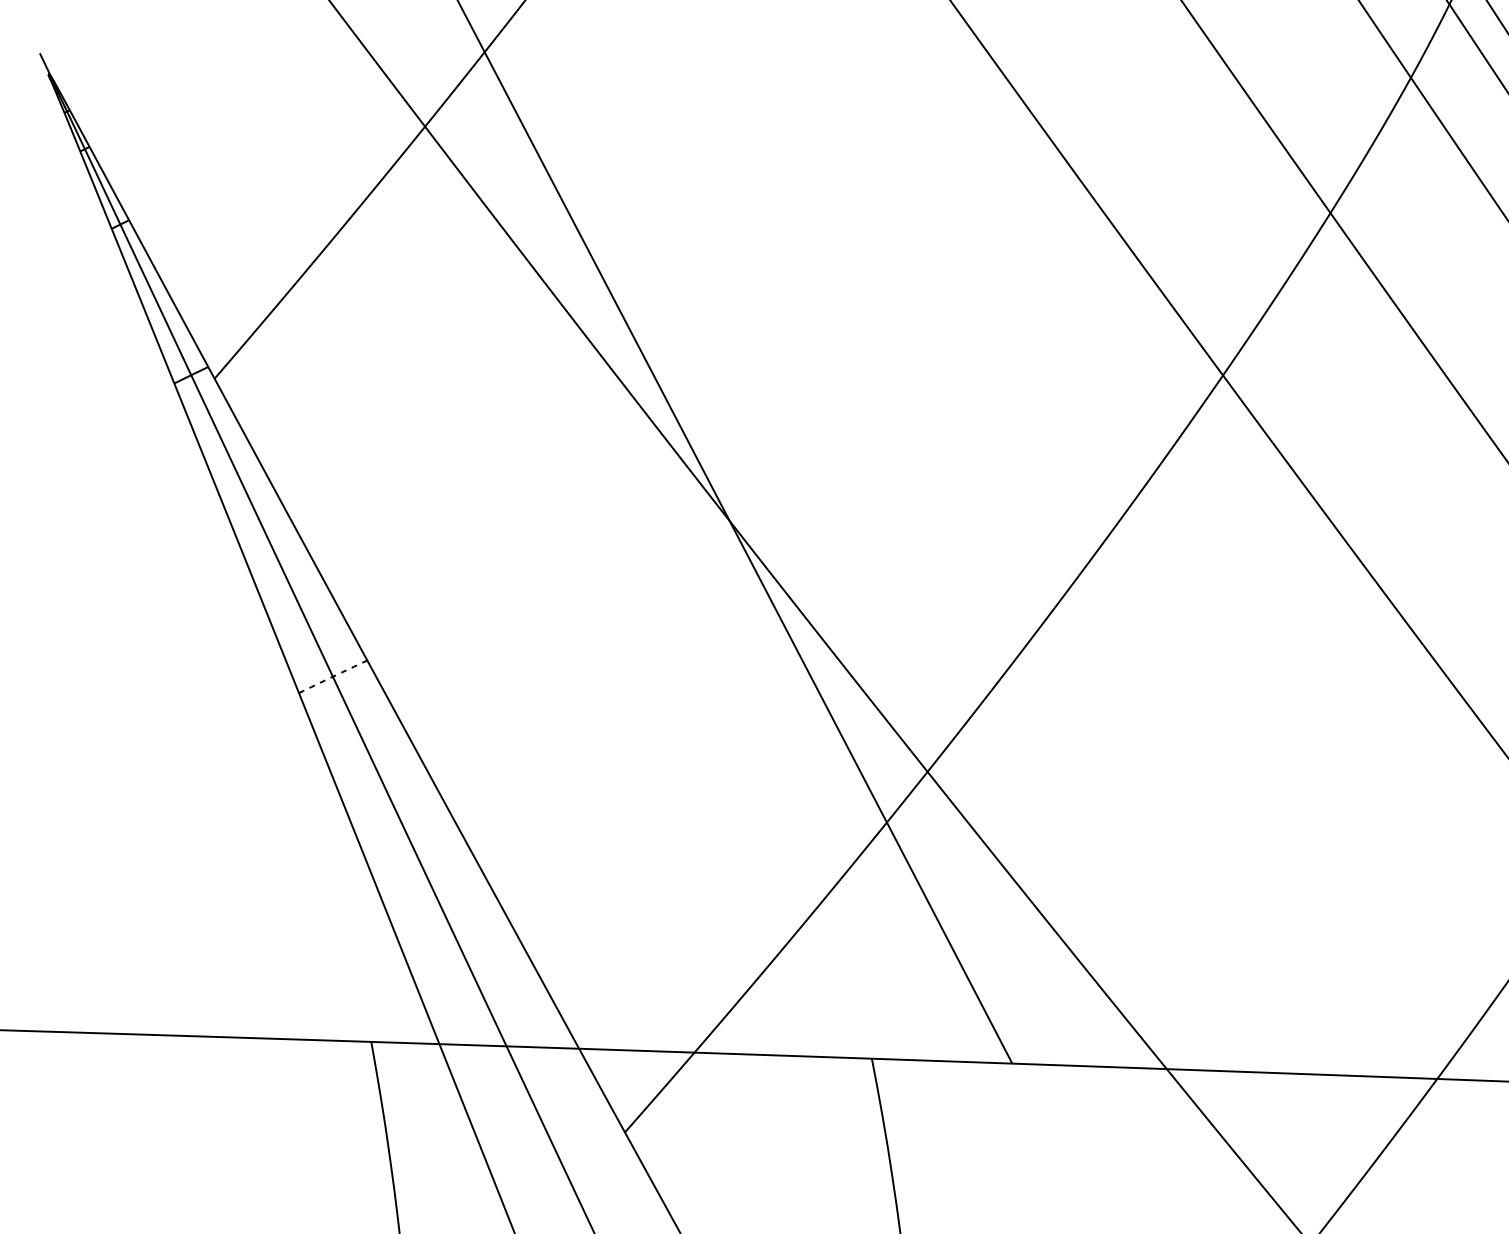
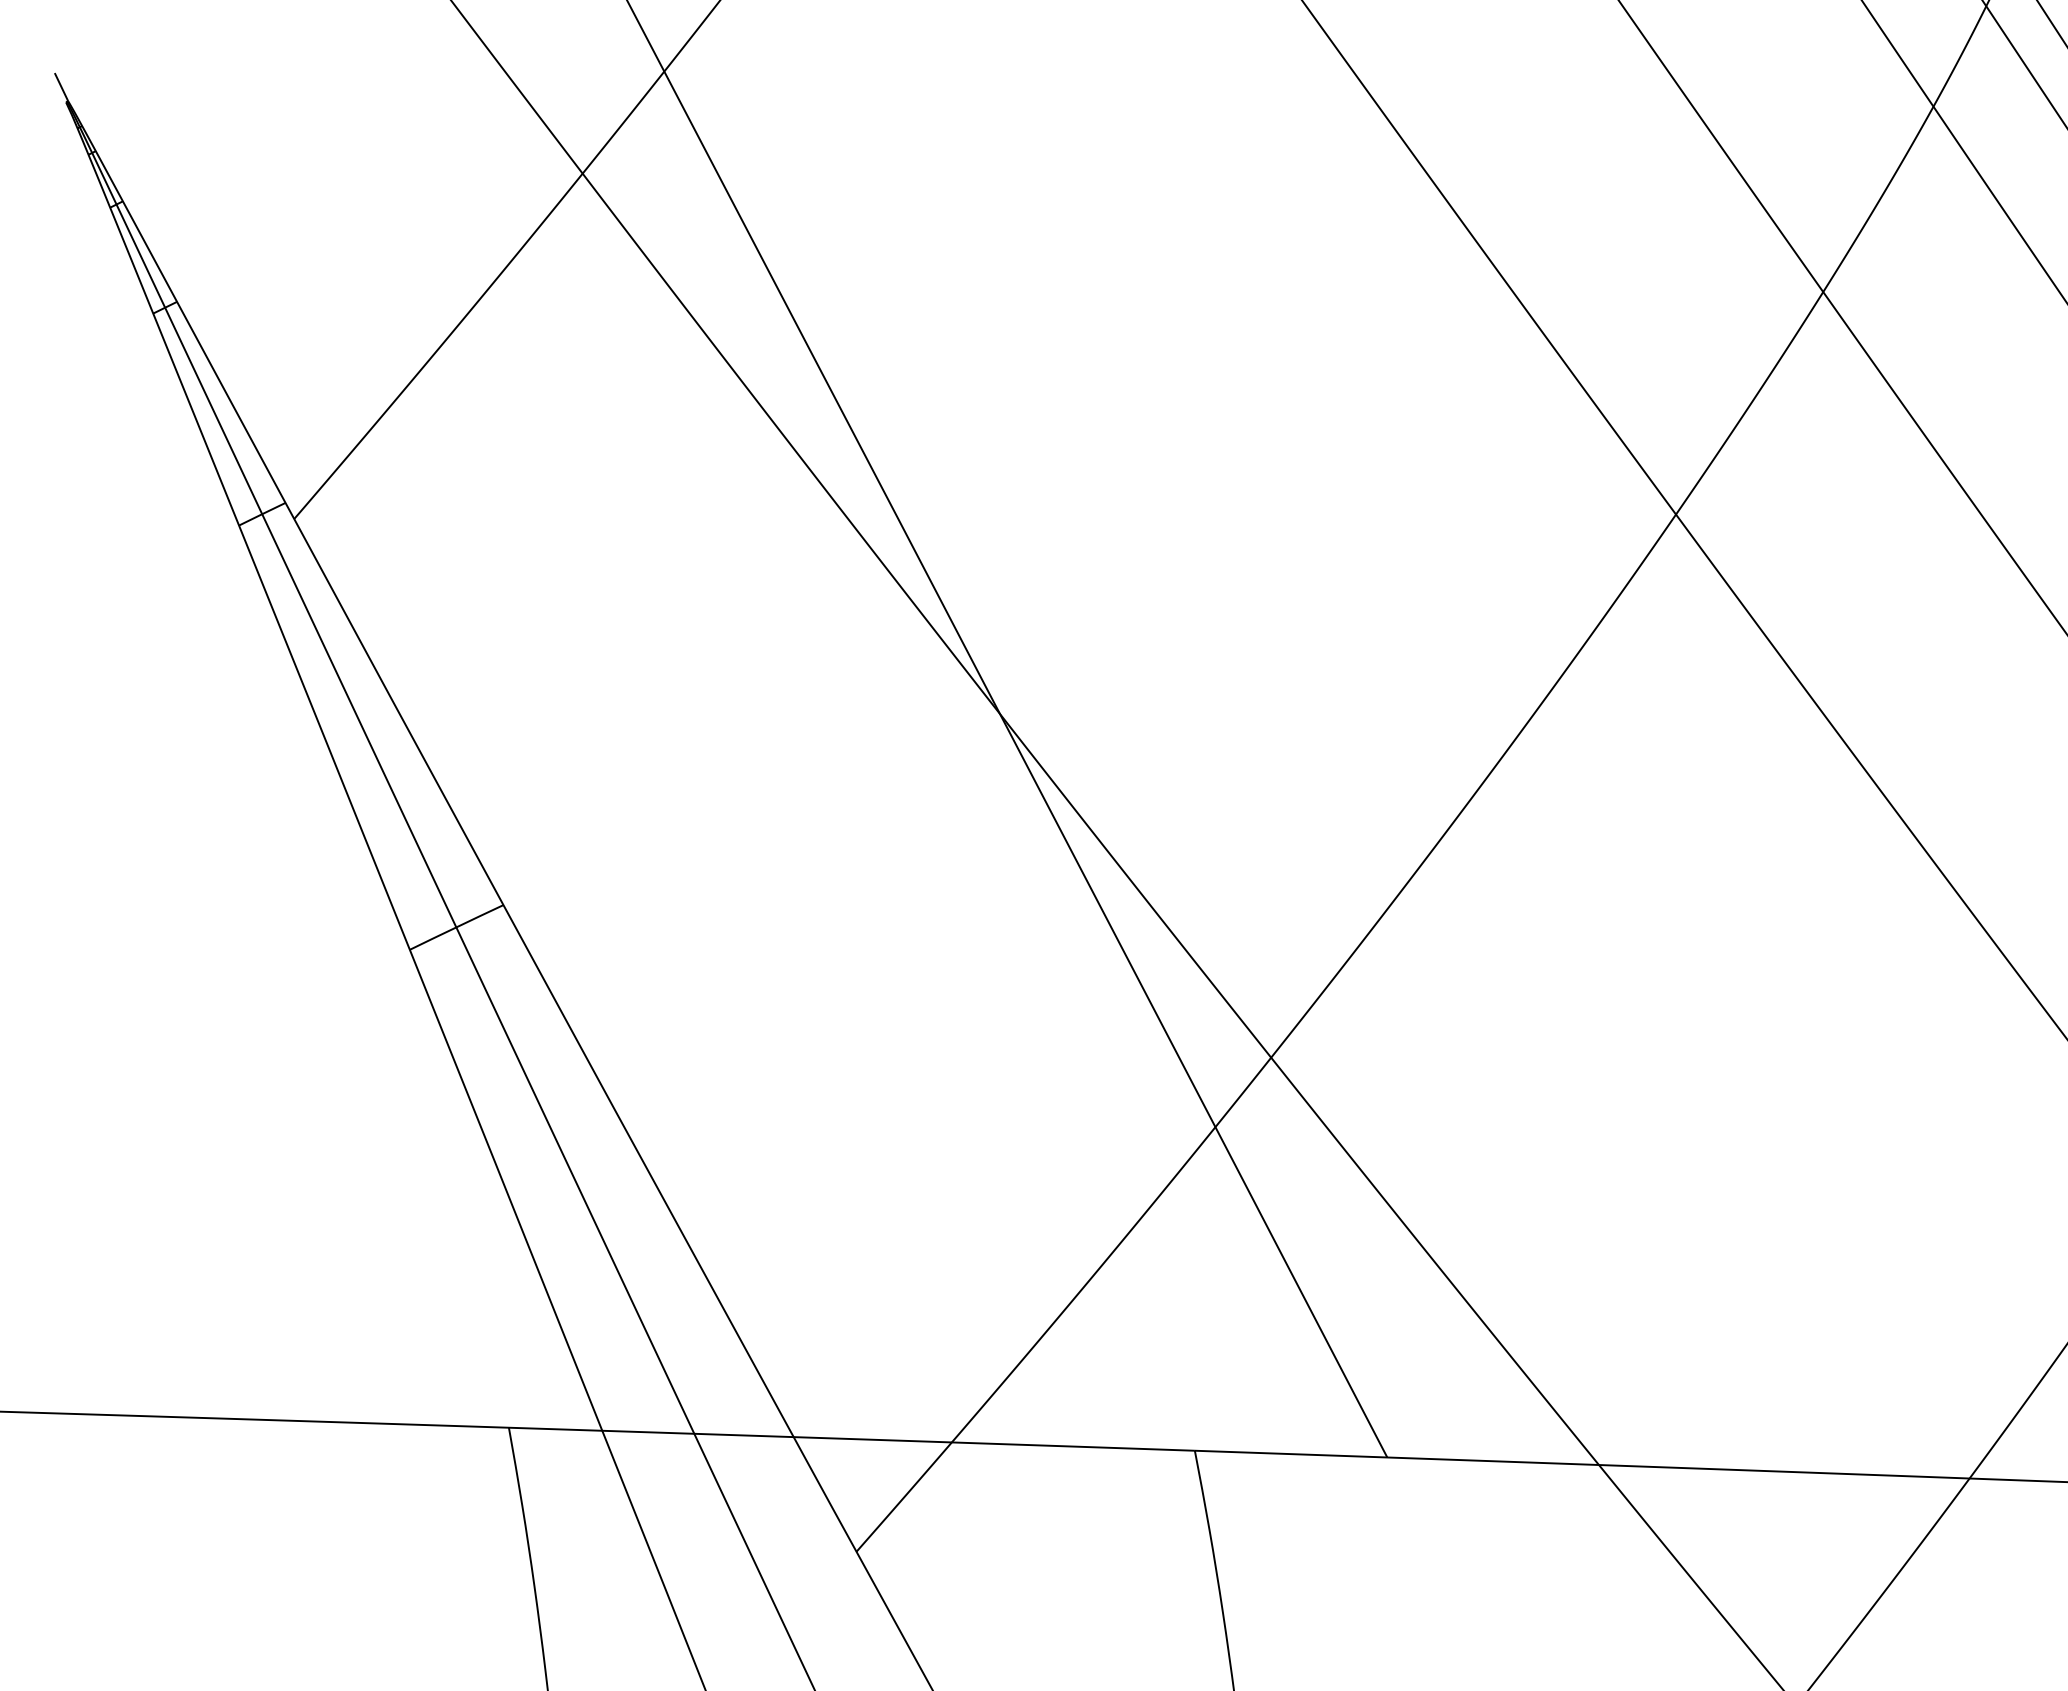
arc: (333, 676) -> (457, 926), dashed -> solid

